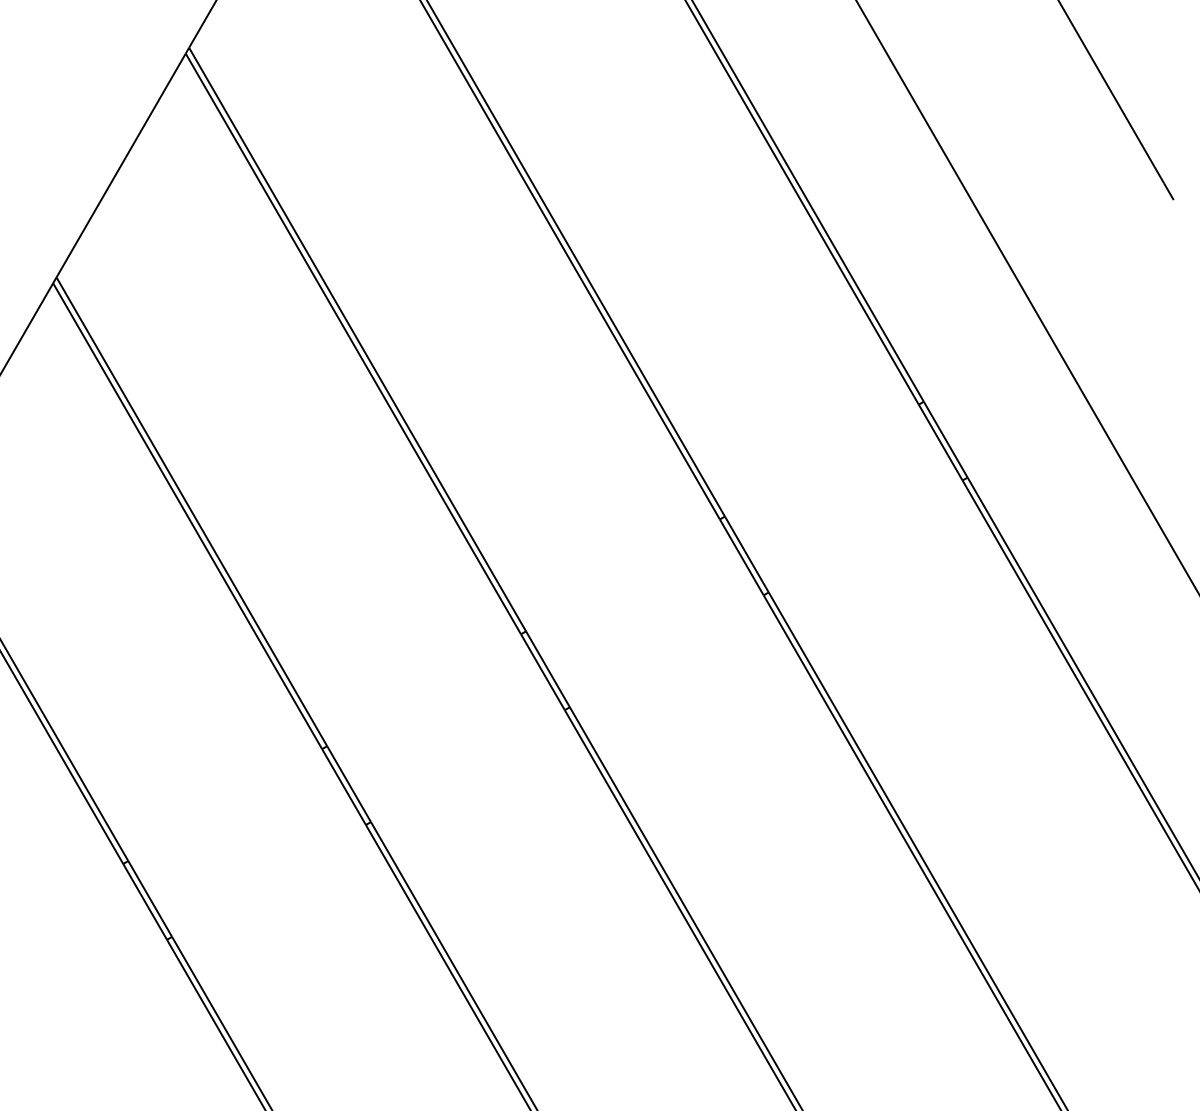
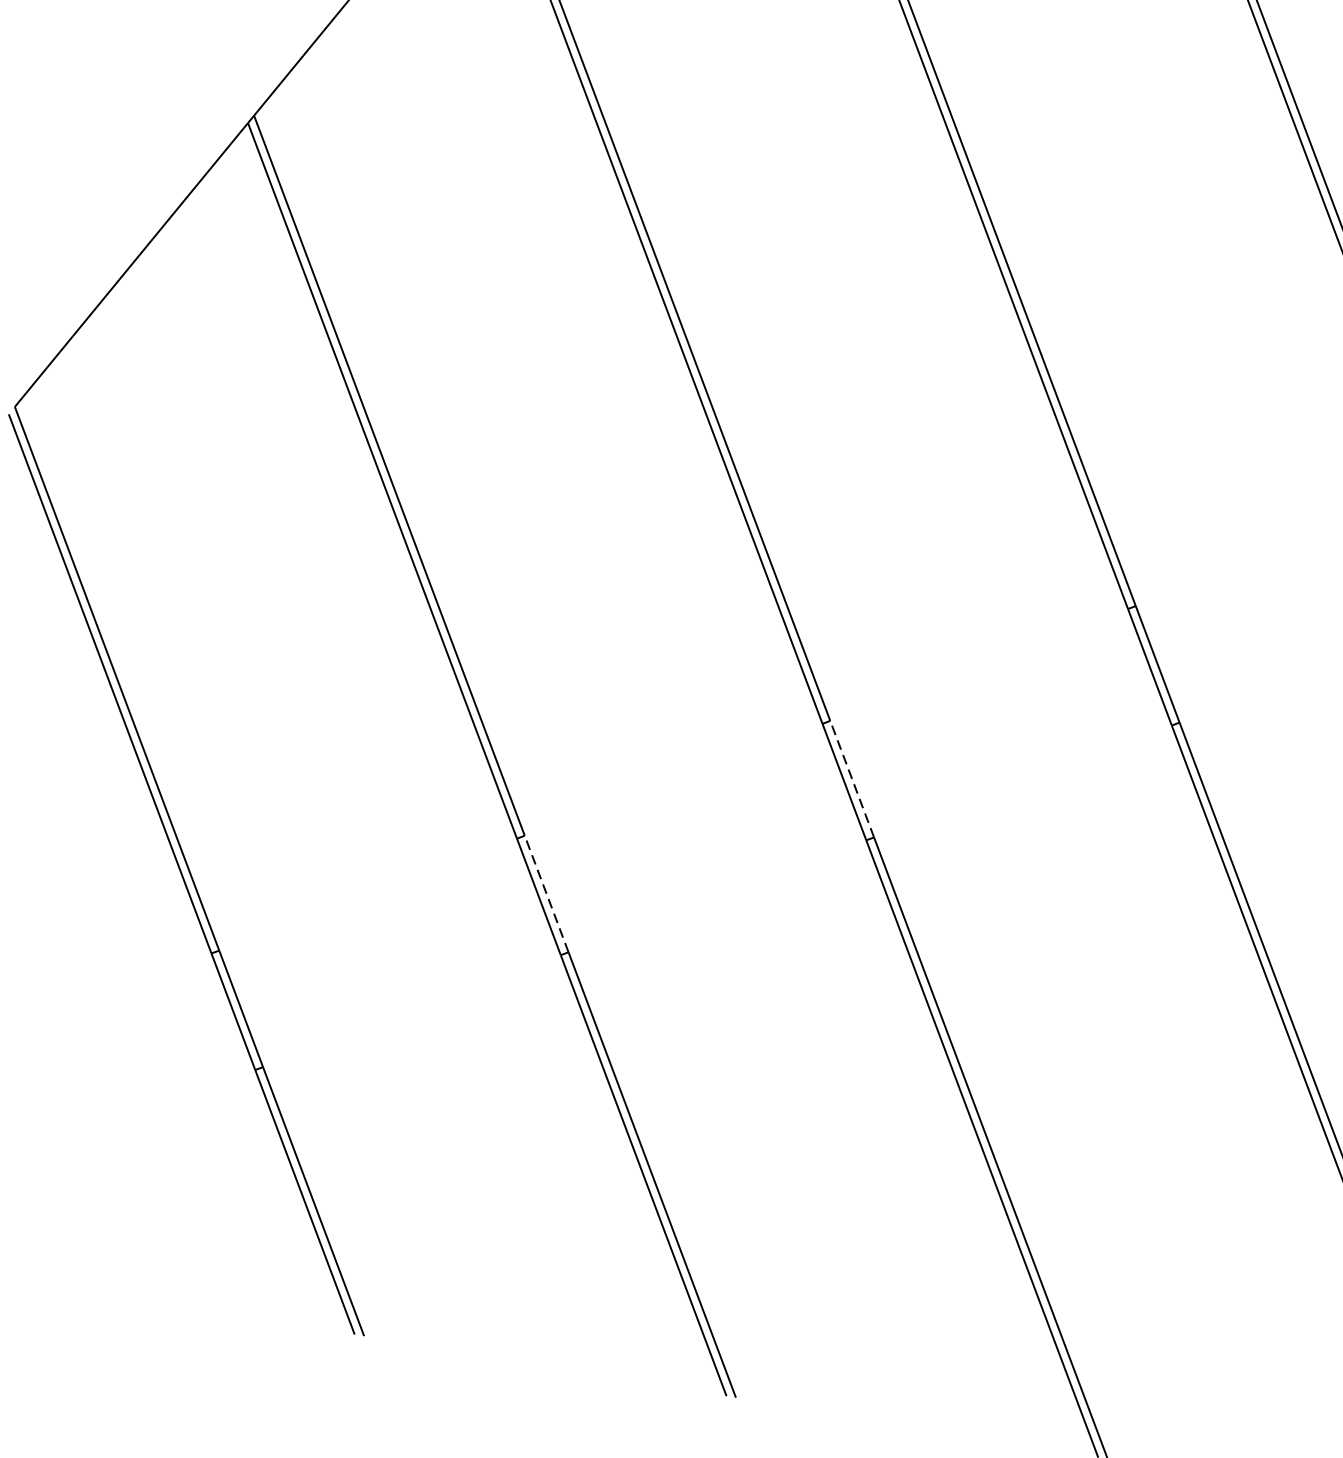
line: (547, 669) -> (851, 779), solid -> dashed
line: (349, 784) -> (547, 894), solid -> dashed

